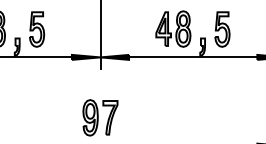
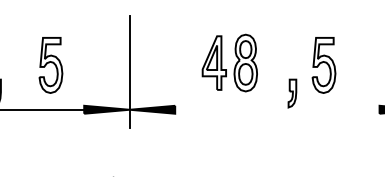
part: (173, 28) -> (230, 62), moved
part: (37, 29) -> (51, 65), moved
line: (193, 57) -> (277, 109), removed

